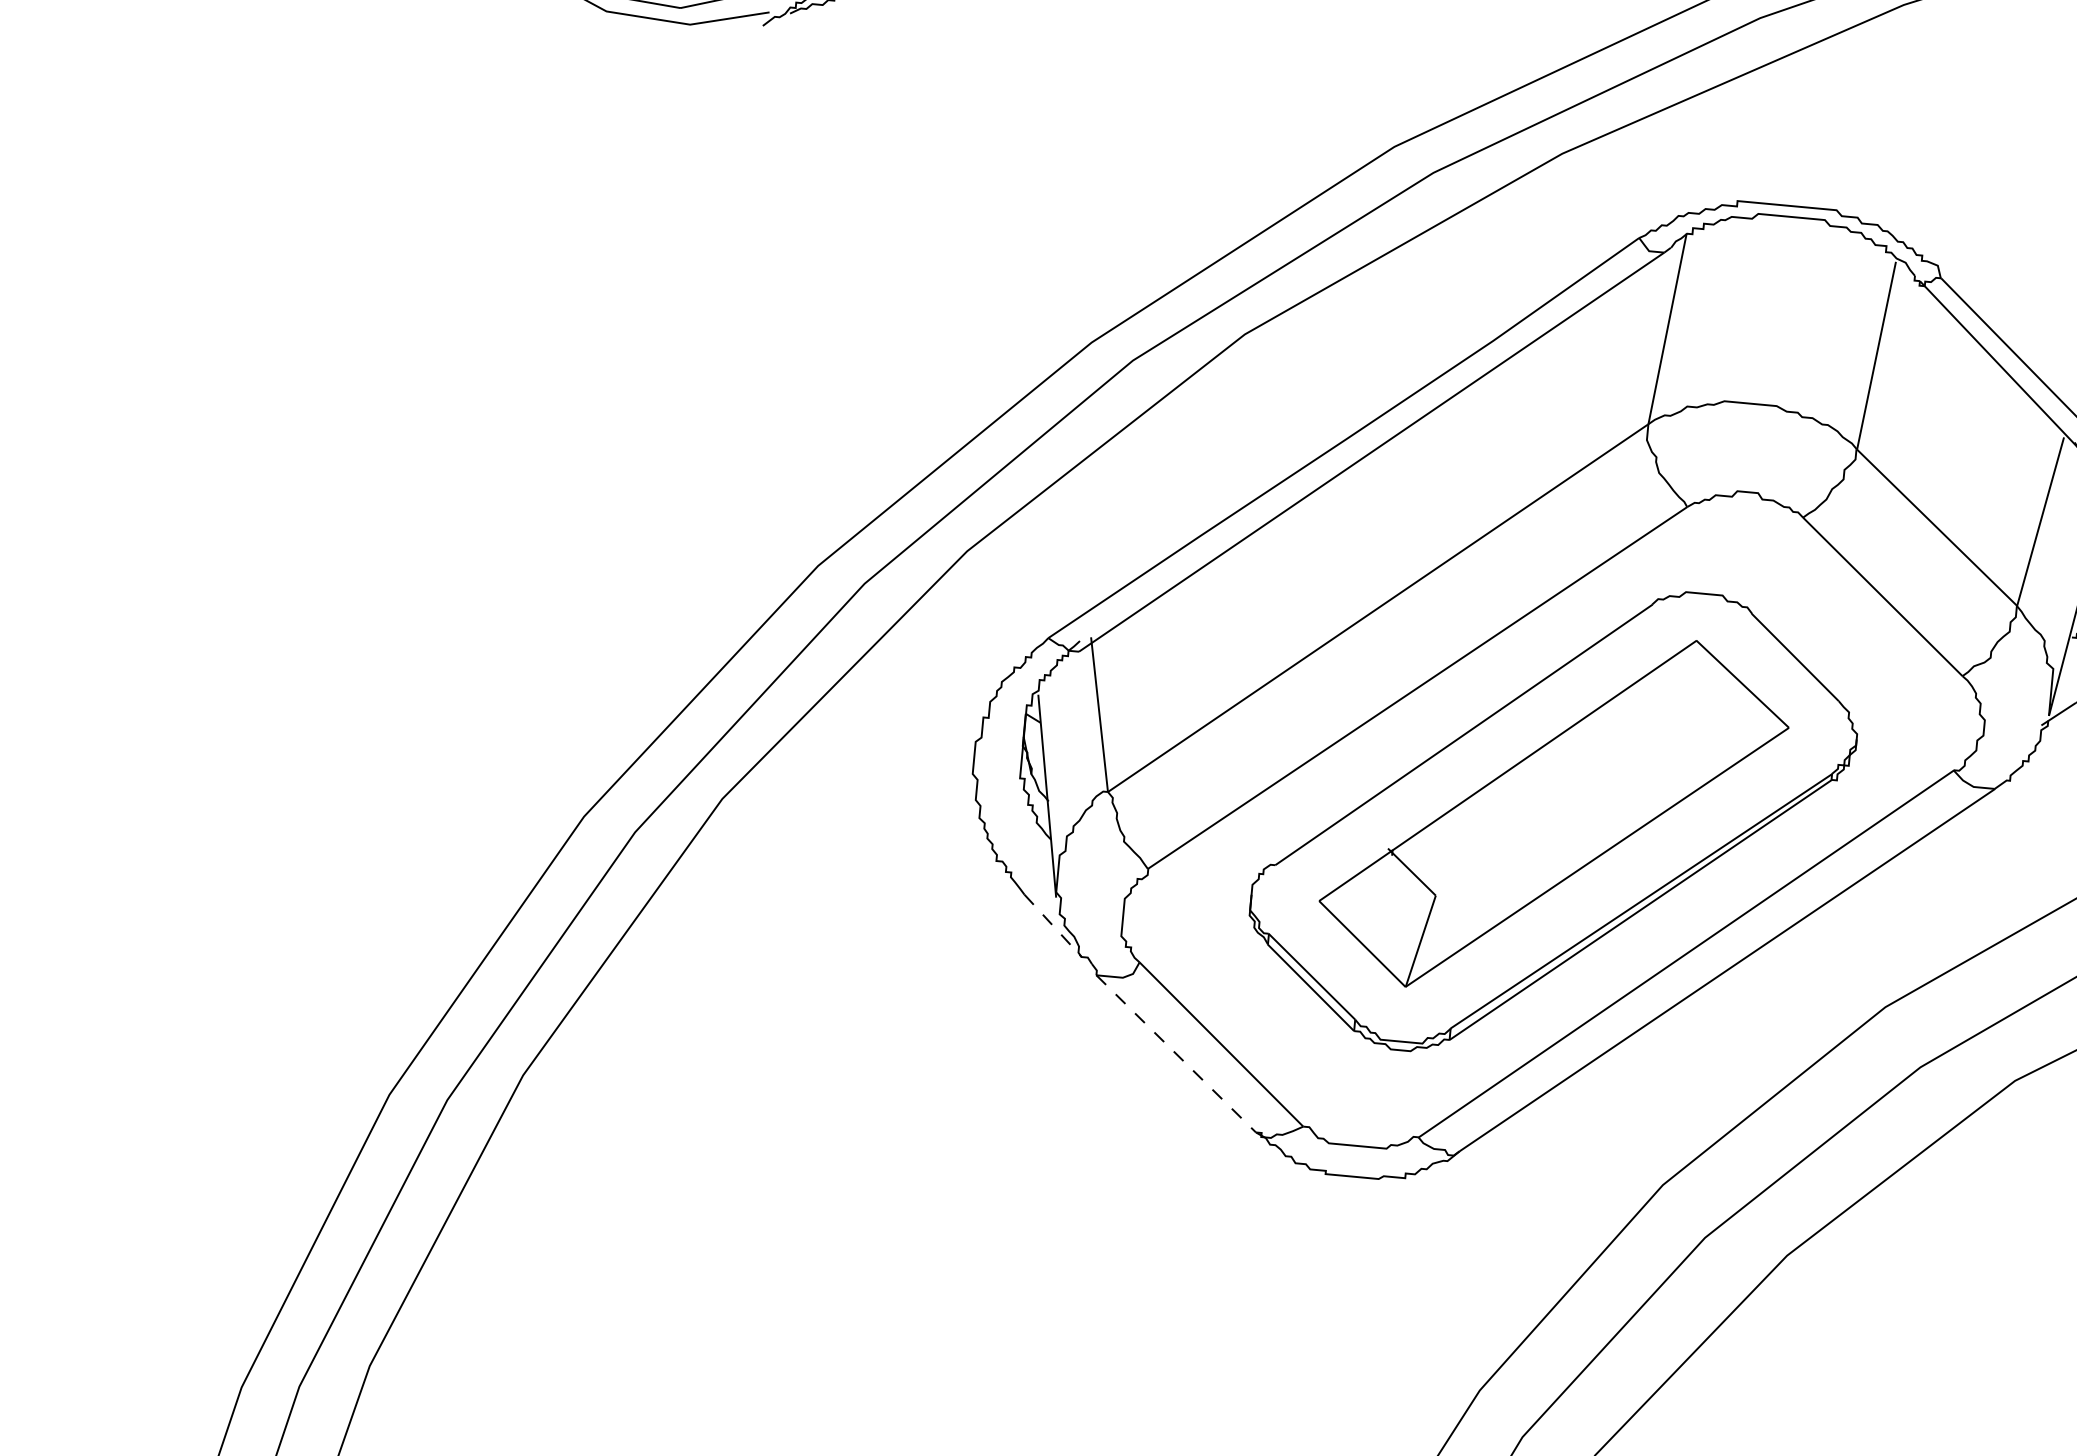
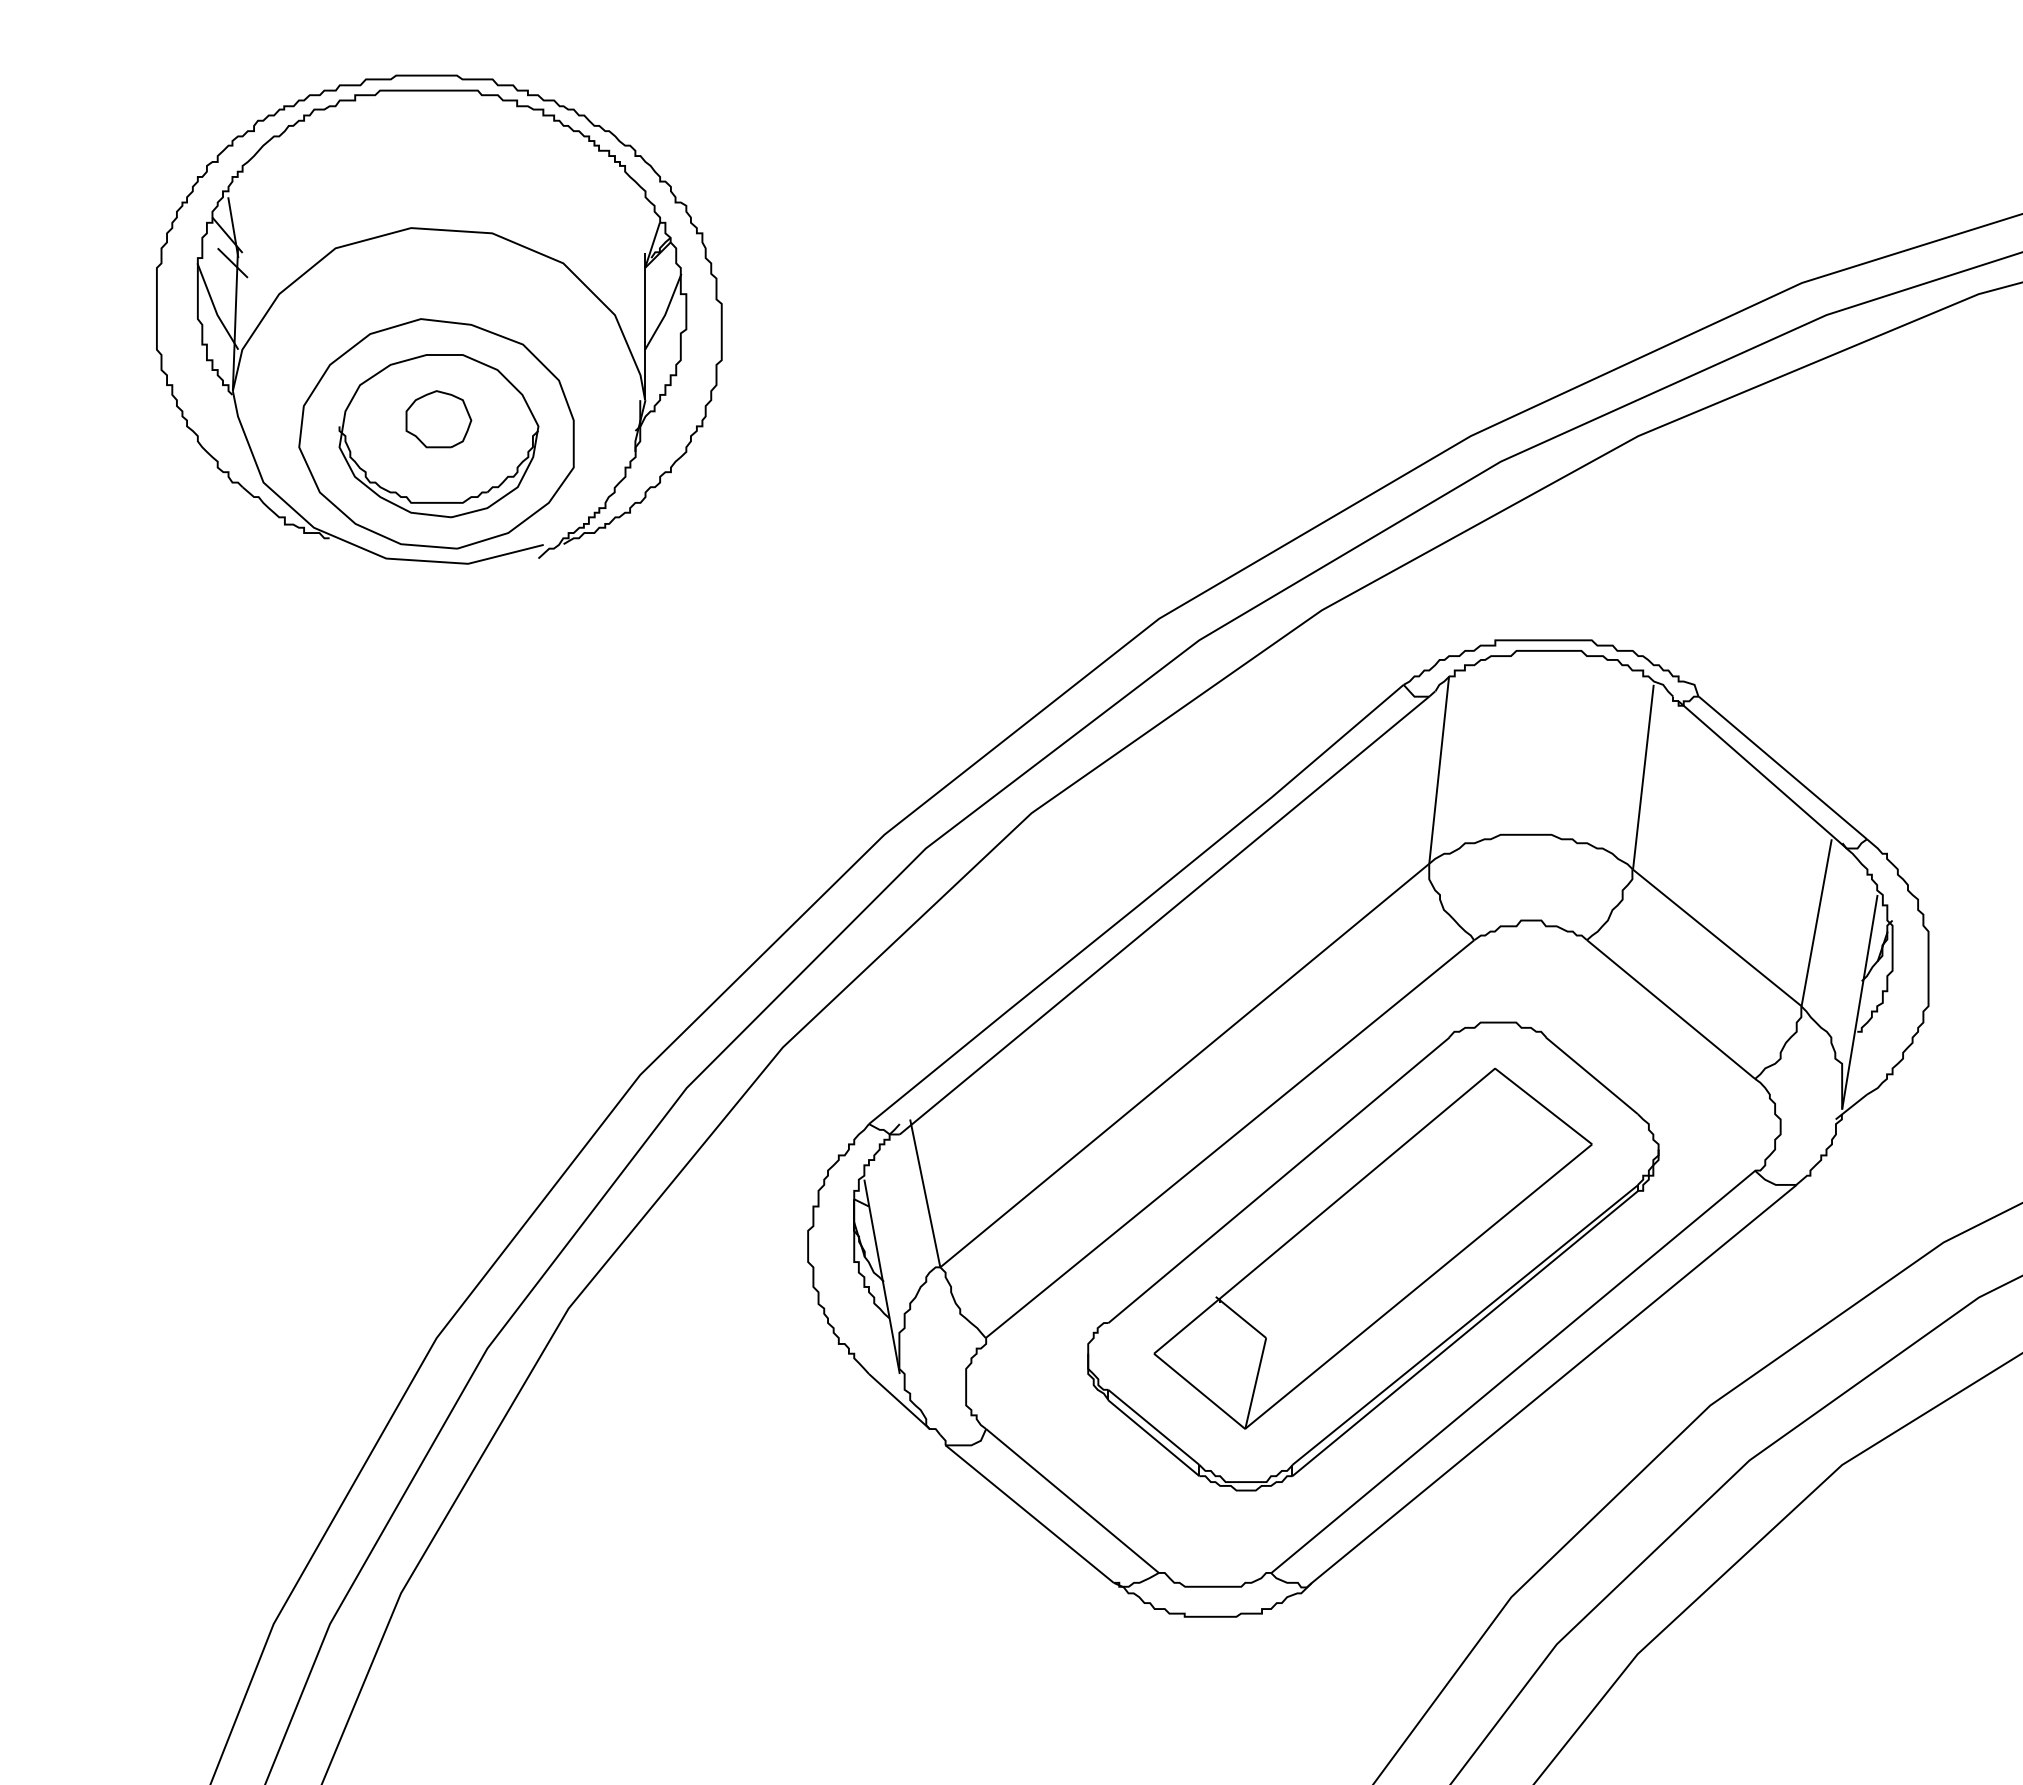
line: (1053, 925) -> (899, 1401), dashed -> solid
line: (1175, 1054) -> (1029, 1514), dashed -> solid

